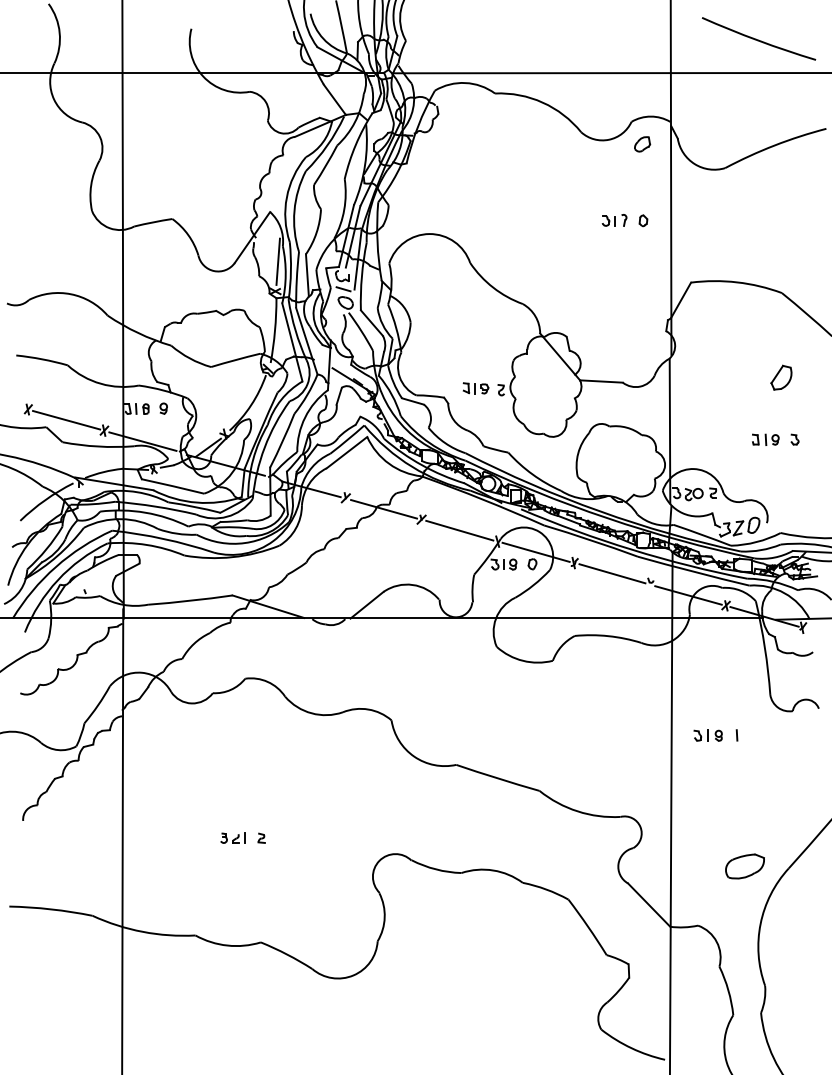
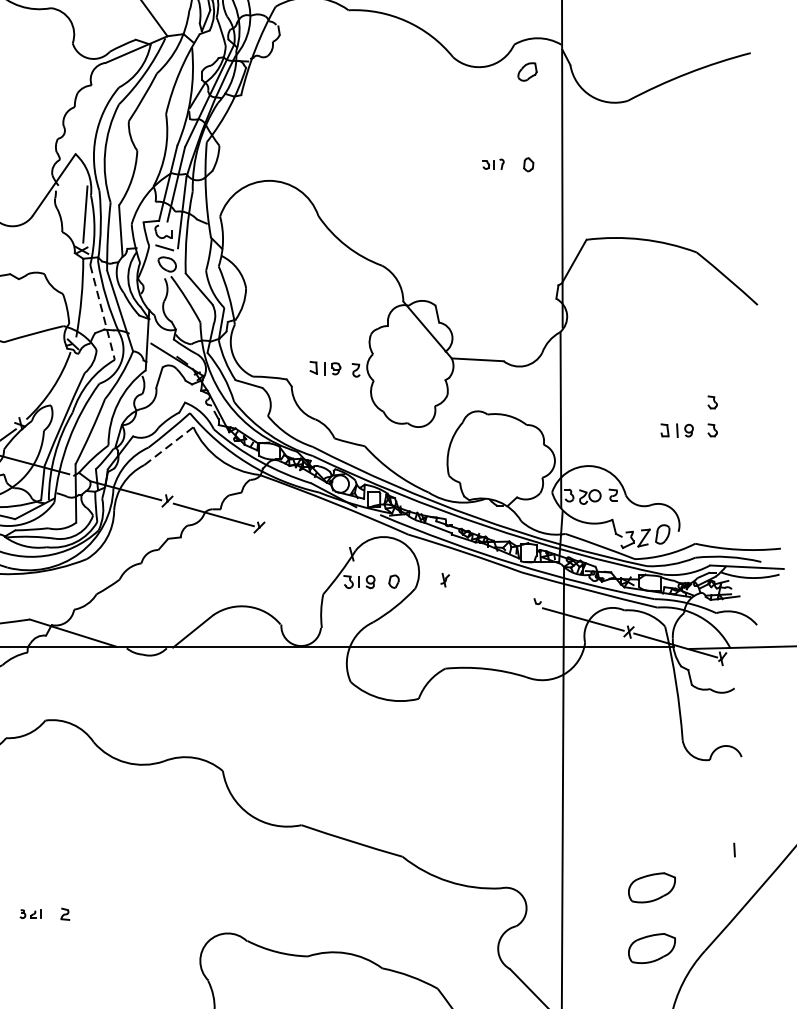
part: (614, 220) -> (493, 164), size x0.7
line: (292, 342) -> (102, 312), solid -> dashed
part: (781, 377) -> (696, 354), removed
part: (794, 416) -> (712, 402), added
line: (347, 452) -> (169, 445), solid -> dashed
line: (459, 530) -> (305, 540), removed
line: (535, 551) -> (397, 566), removed
line: (612, 573) -> (491, 592), removed
part: (707, 735) -> (606, 789), removed
line: (736, 735) -> (733, 850), moved
part: (744, 816) -> (651, 887), added
part: (232, 837) -> (29, 913), size x0.7

